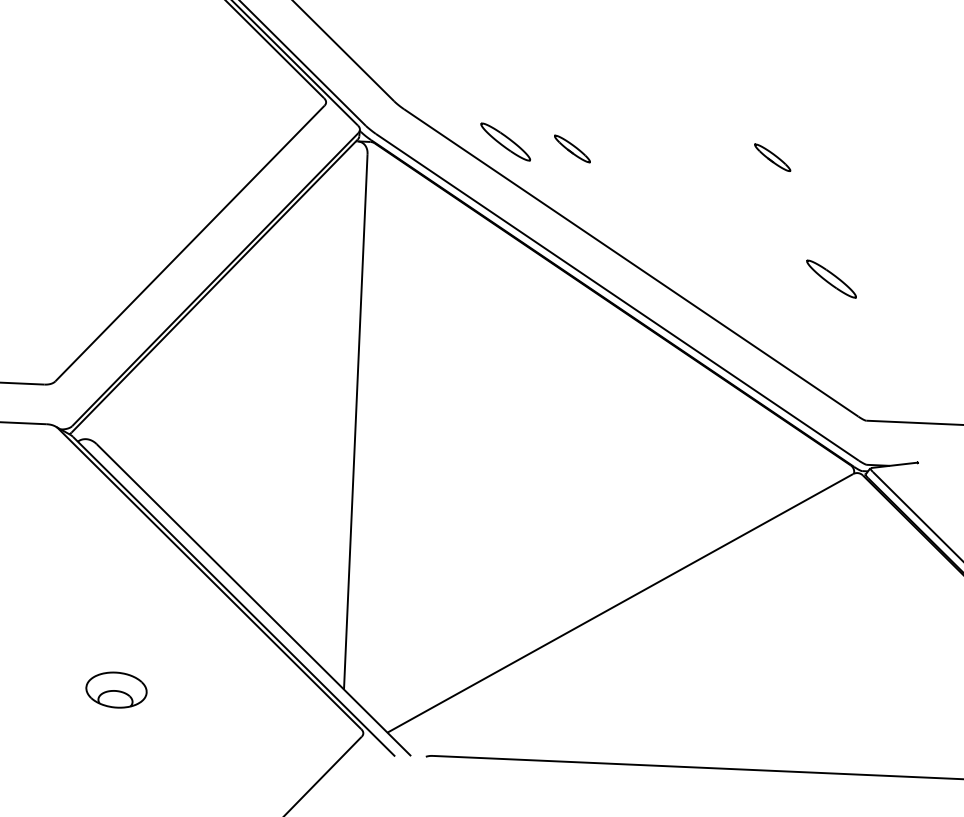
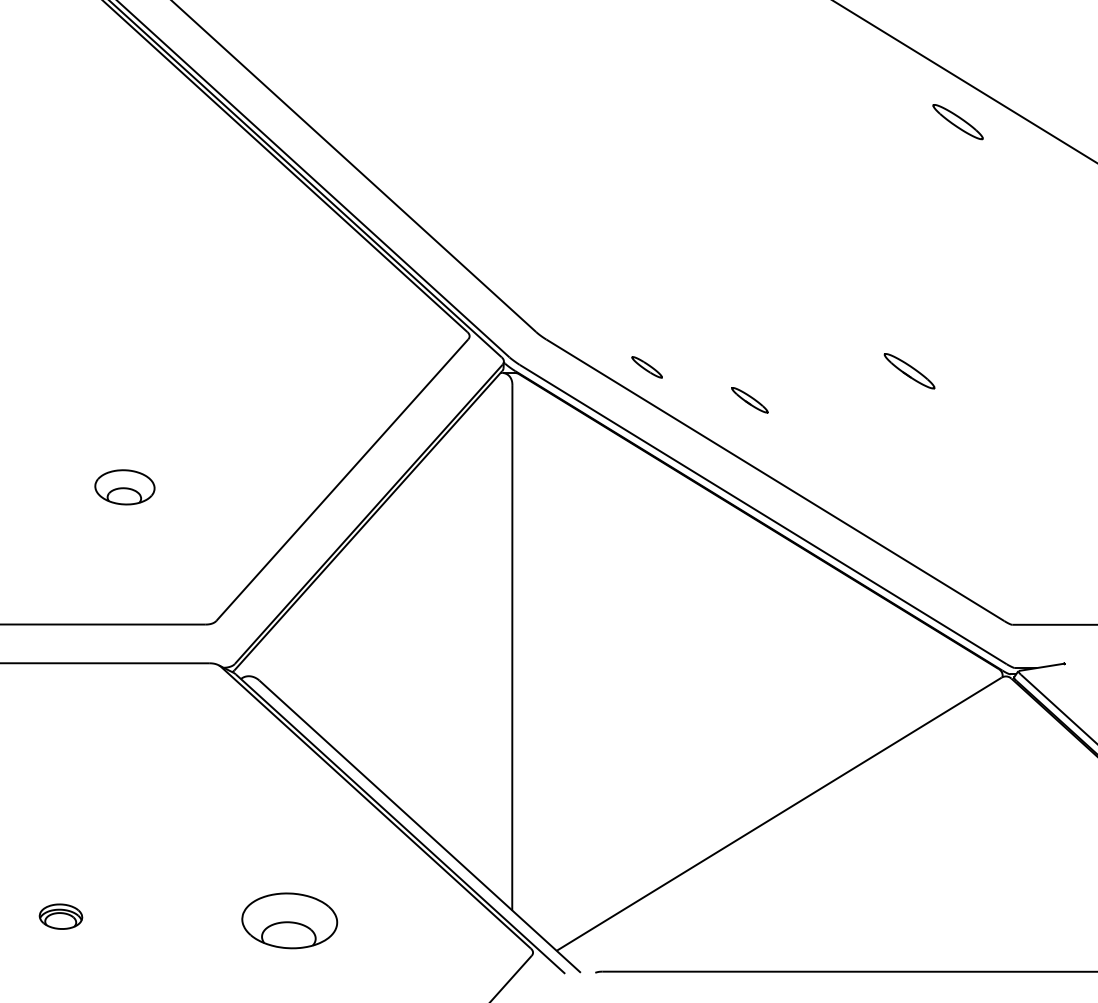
part: (504, 142) -> (646, 367), size x0.6
part: (572, 149) -> (749, 400), moved
part: (771, 157) -> (908, 371), size x1.4
part: (830, 278) -> (971, 487), removed
part: (115, 689) -> (288, 920), size x1.6

